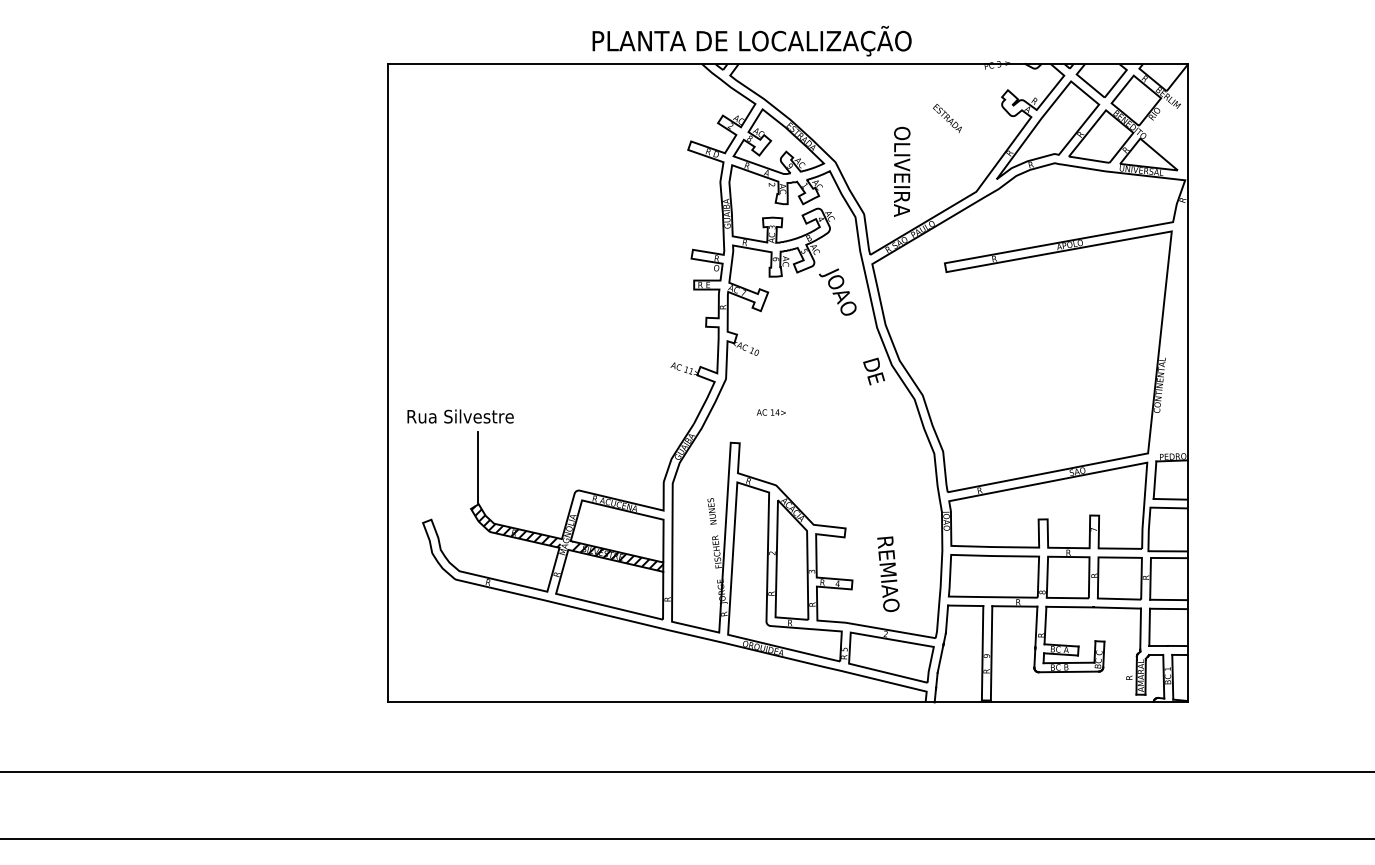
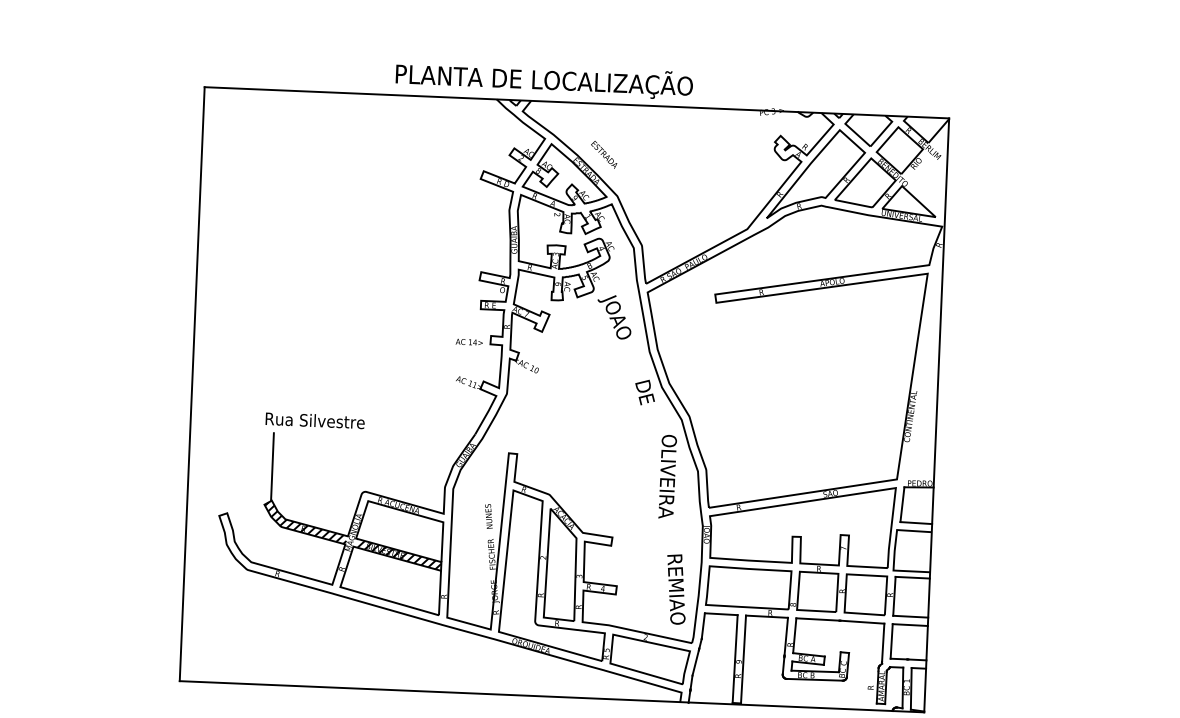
text: (947, 118) -> (604, 154), moved
text: (902, 171) -> (668, 476), moved
text: (770, 412) -> (468, 342), moved
text: (460, 416) -> (315, 420), moved
text: (888, 574) -> (676, 589), moved

